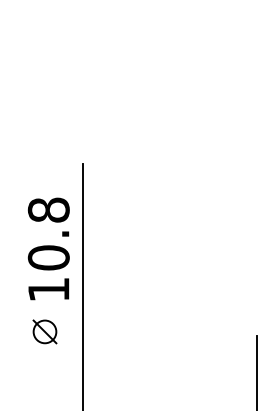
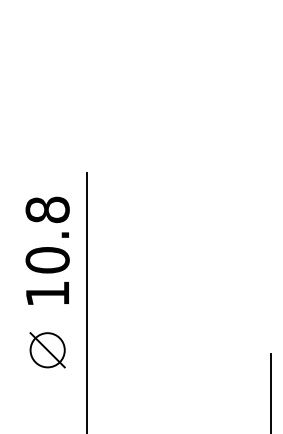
text: (48, 248) -> (47, 250), moved
part: (44, 332) -> (47, 350), size x1.43

